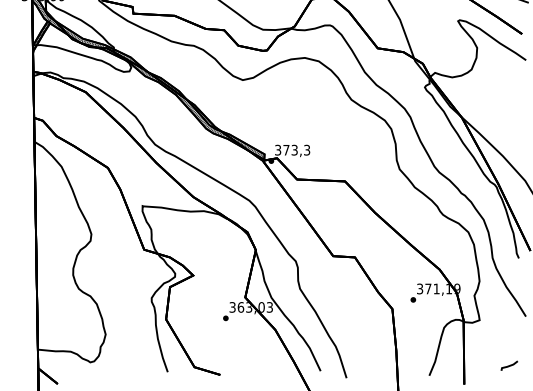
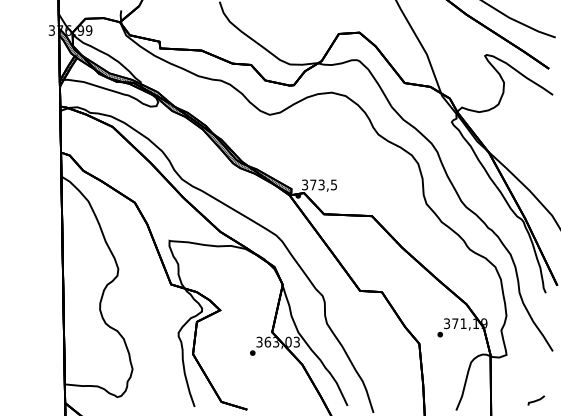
text: (307, 149) -> (334, 184), 373,3 -> 373,5

